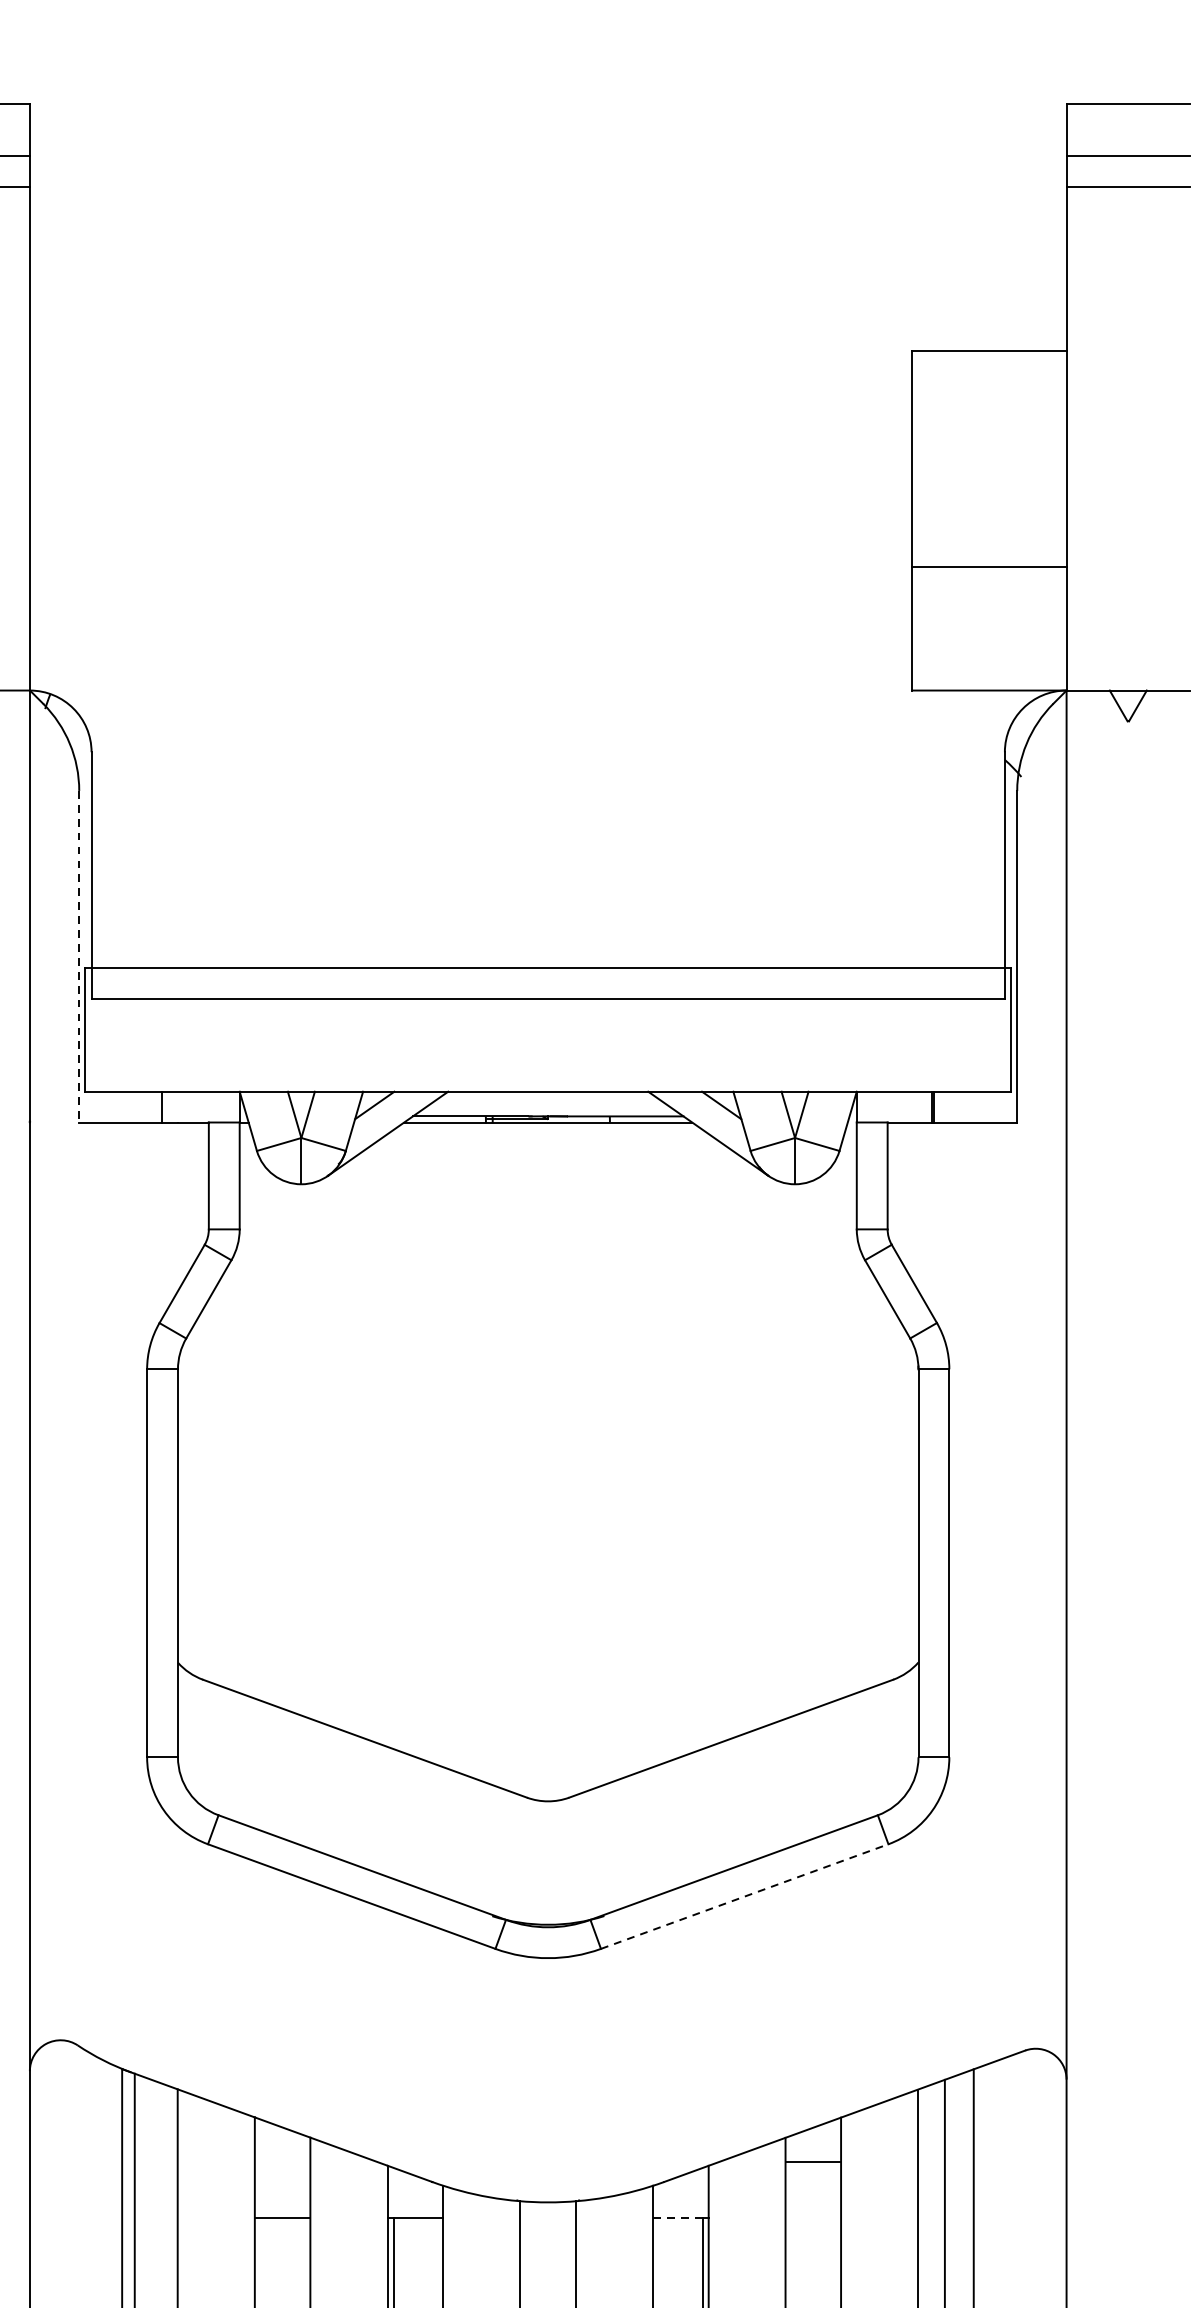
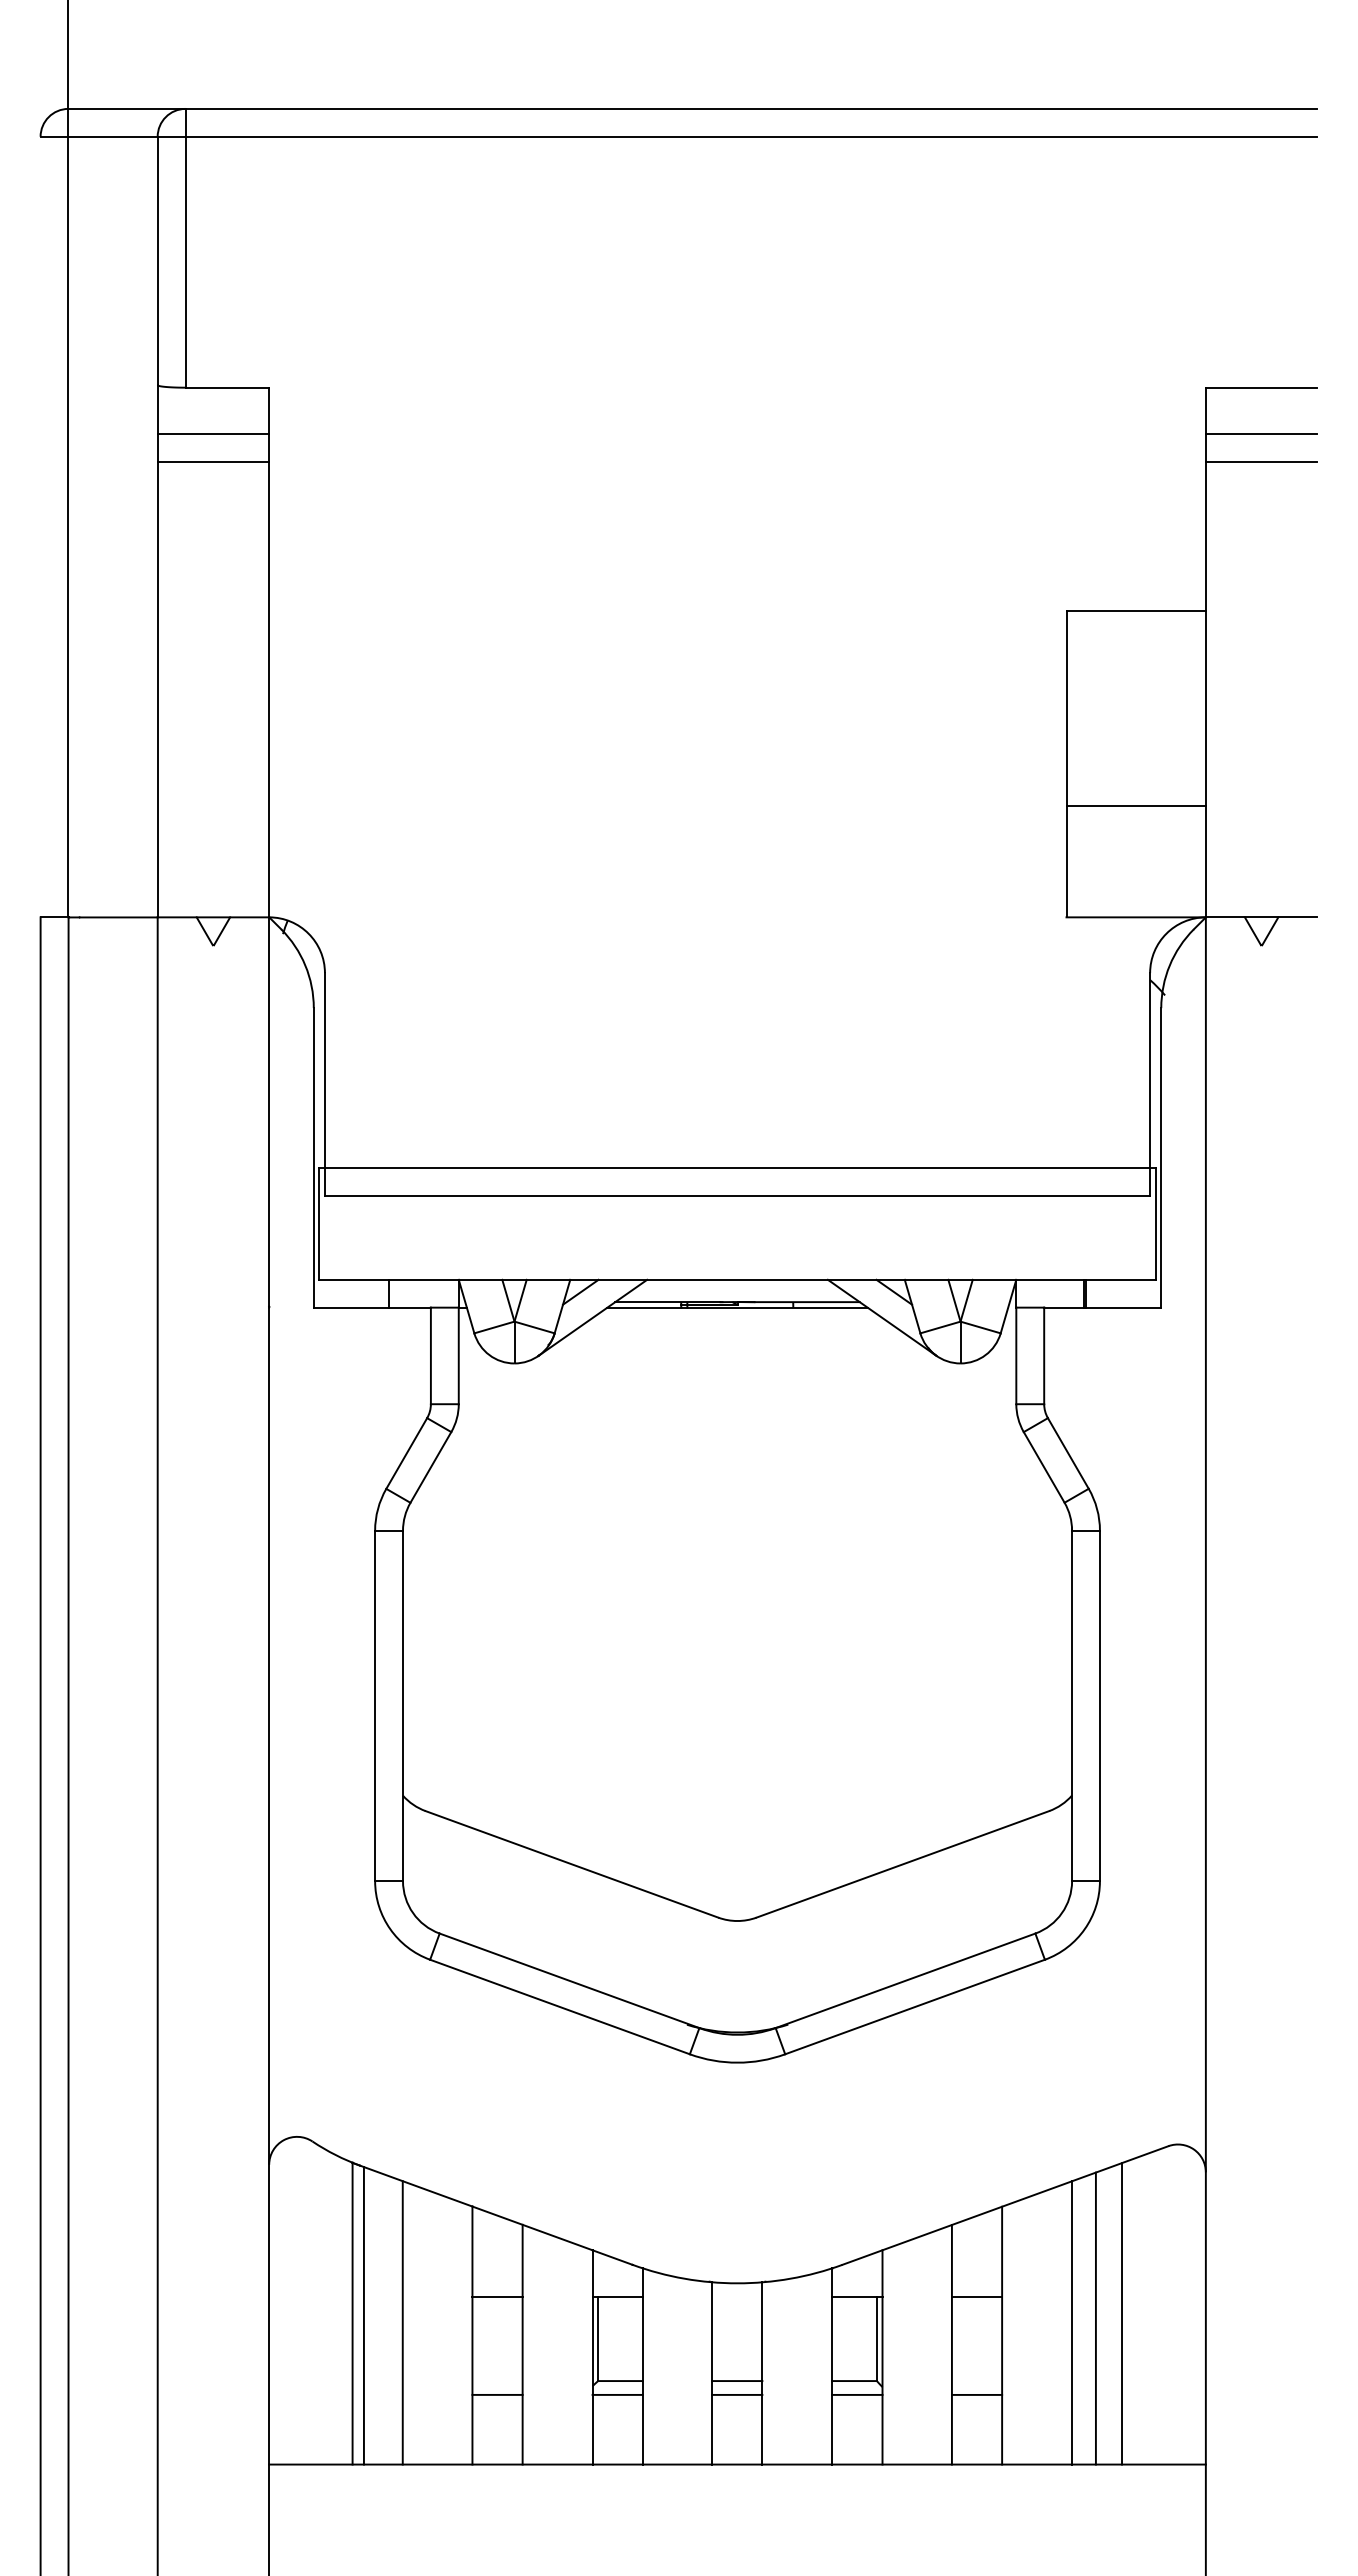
line: (78, 956) -> (313, 1157), dashed -> solid
line: (745, 1895) -> (915, 2006), dashed -> solid
line: (812, 2161) -> (976, 2297), moved
line: (677, 2218) -> (854, 2297), dashed -> solid

